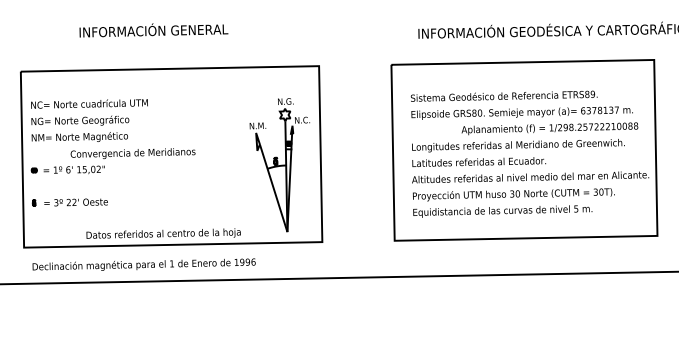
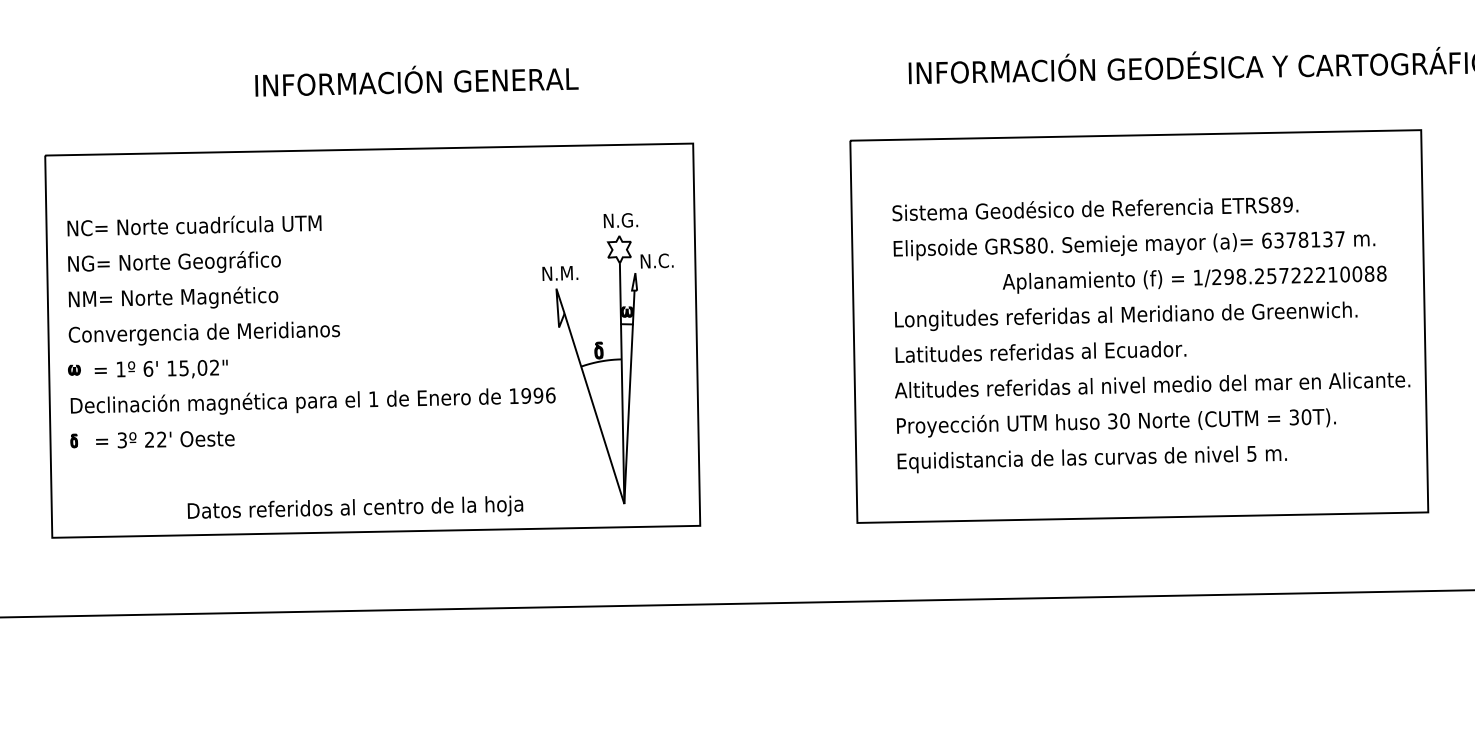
text: (153, 30) -> (415, 81), moved
text: (132, 153) -> (203, 333), moved
text: (143, 264) -> (311, 400), moved

